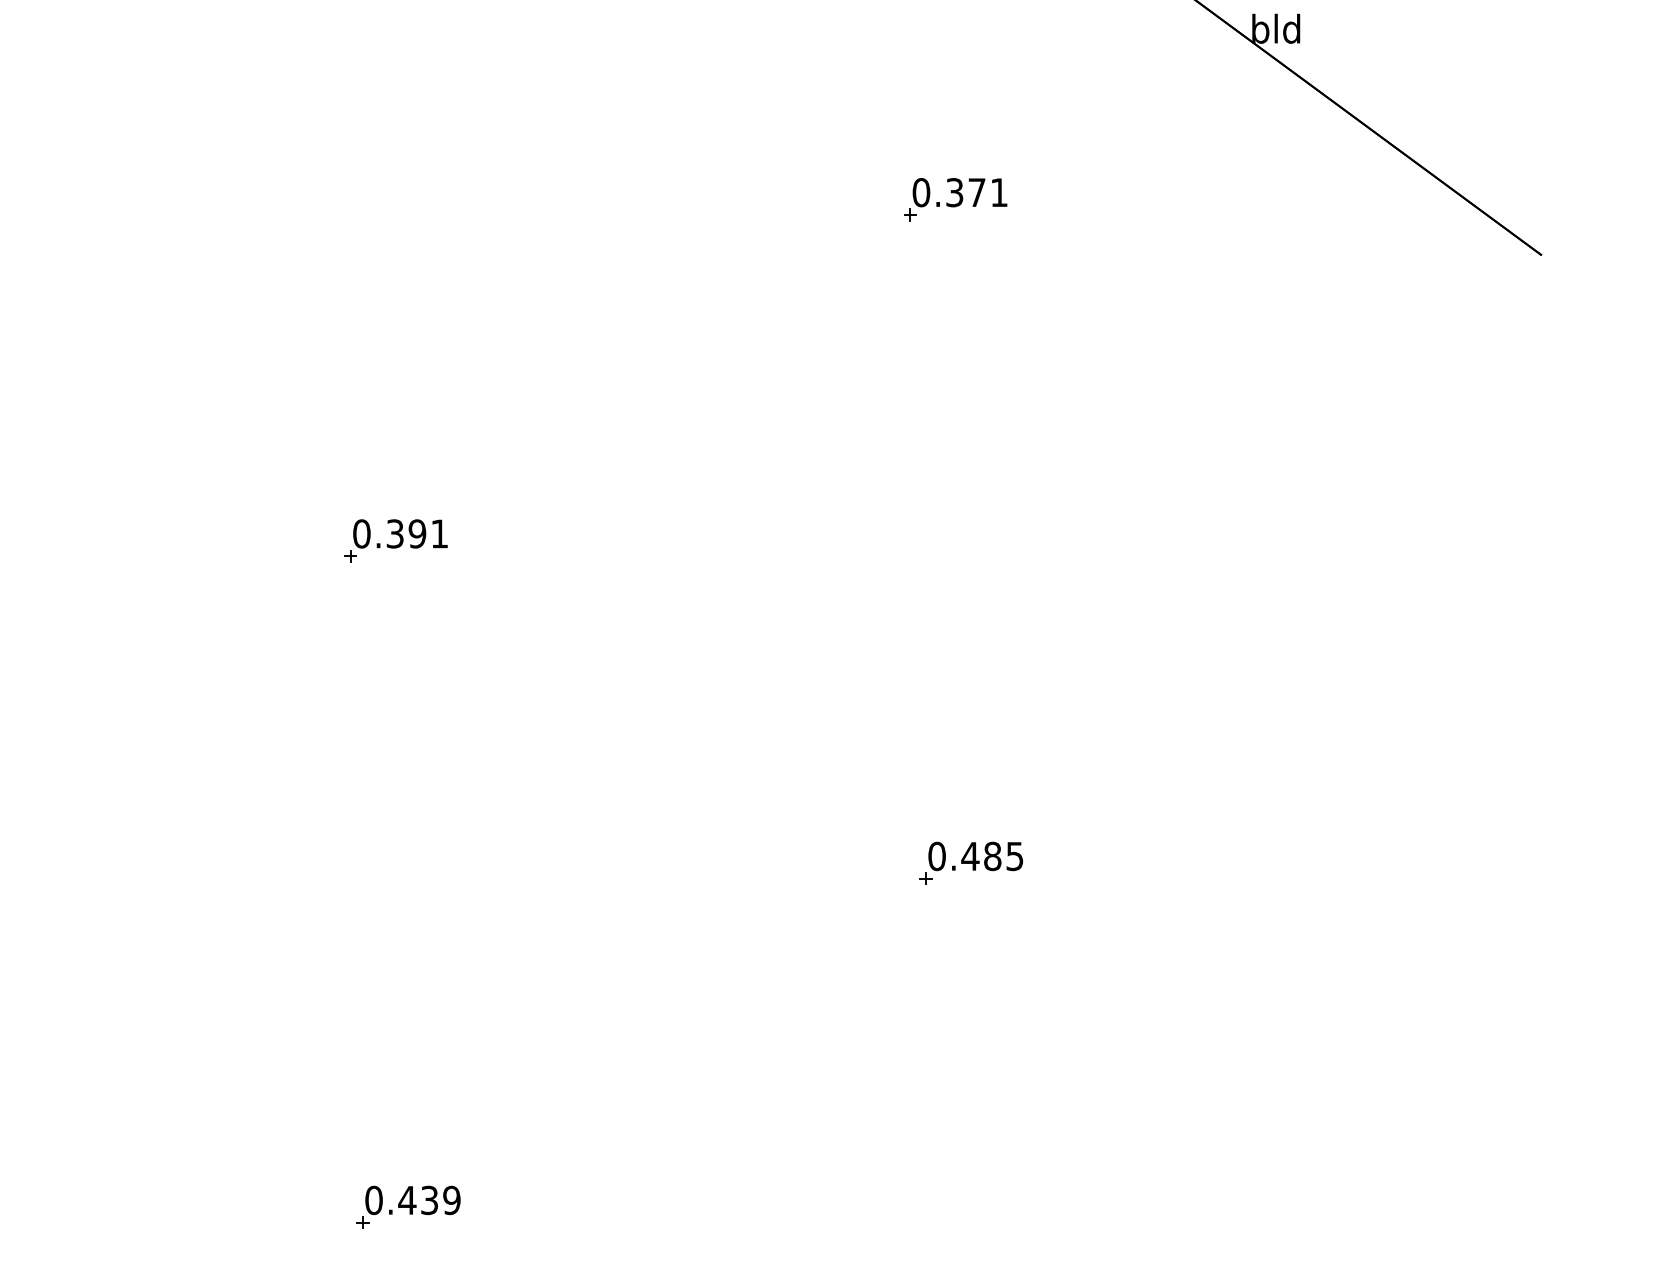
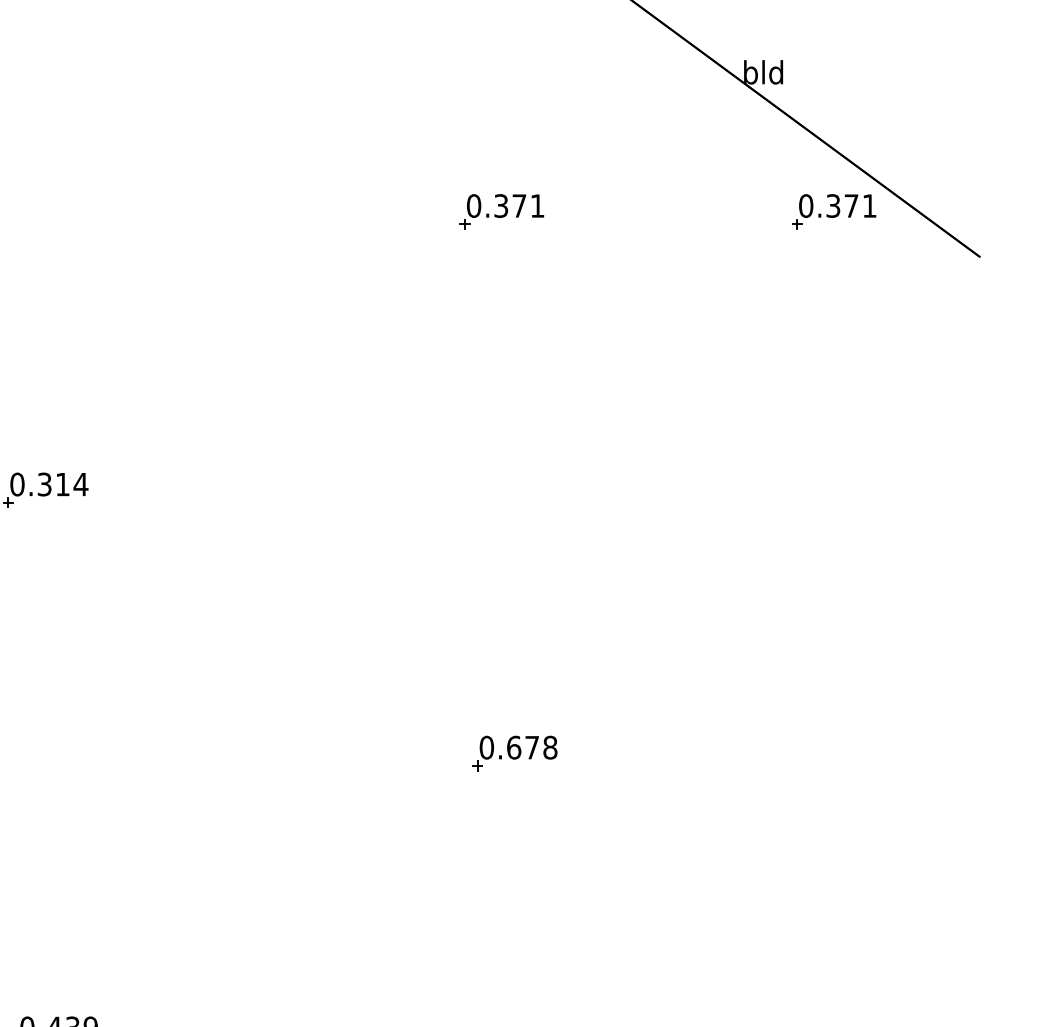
part: (1362, 199) -> (833, 211), added
text: (428, 533) -> (71, 484), 0.391 -> 0.314
text: (992, 856) -> (532, 747), 0.485 -> 0.678

